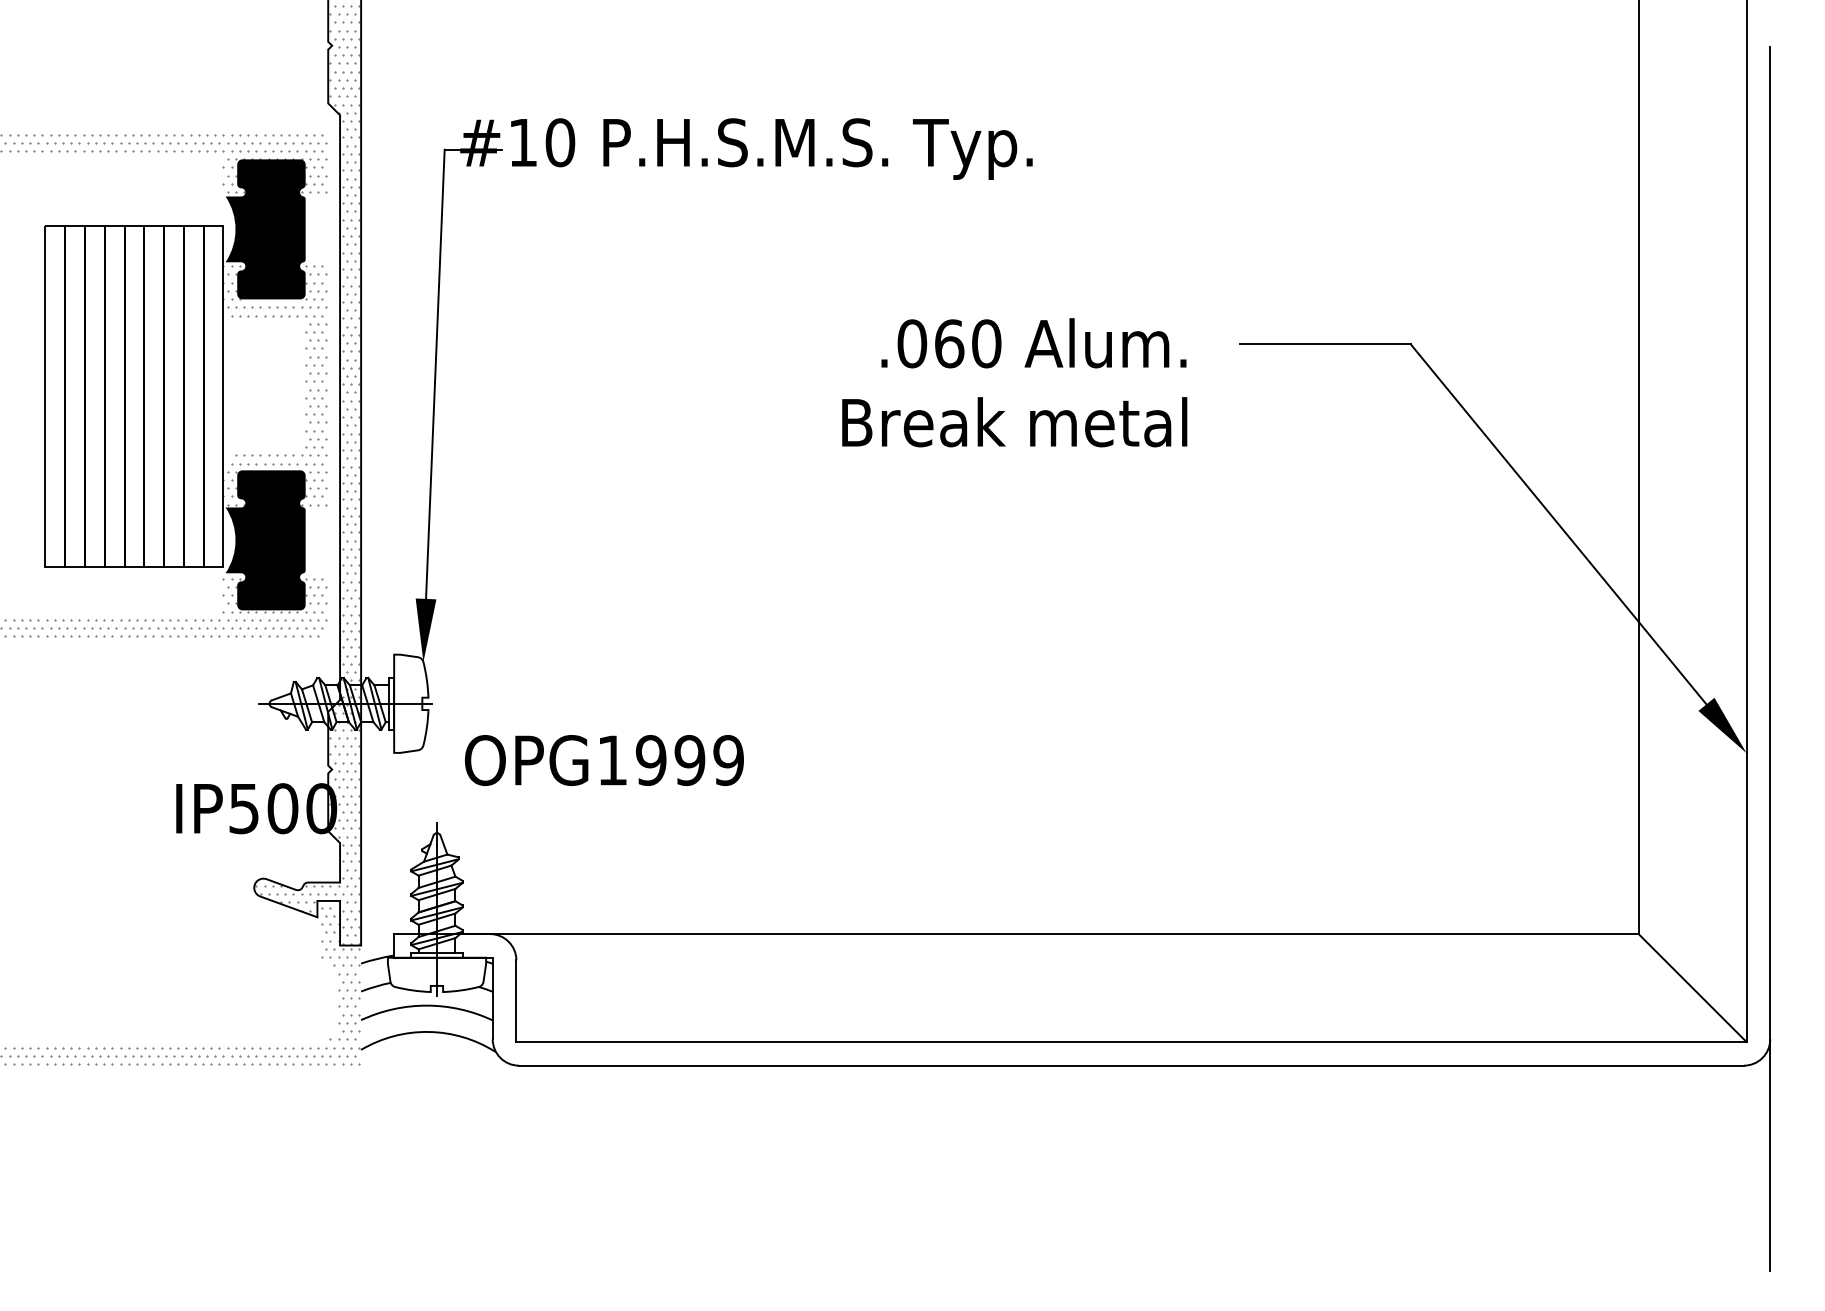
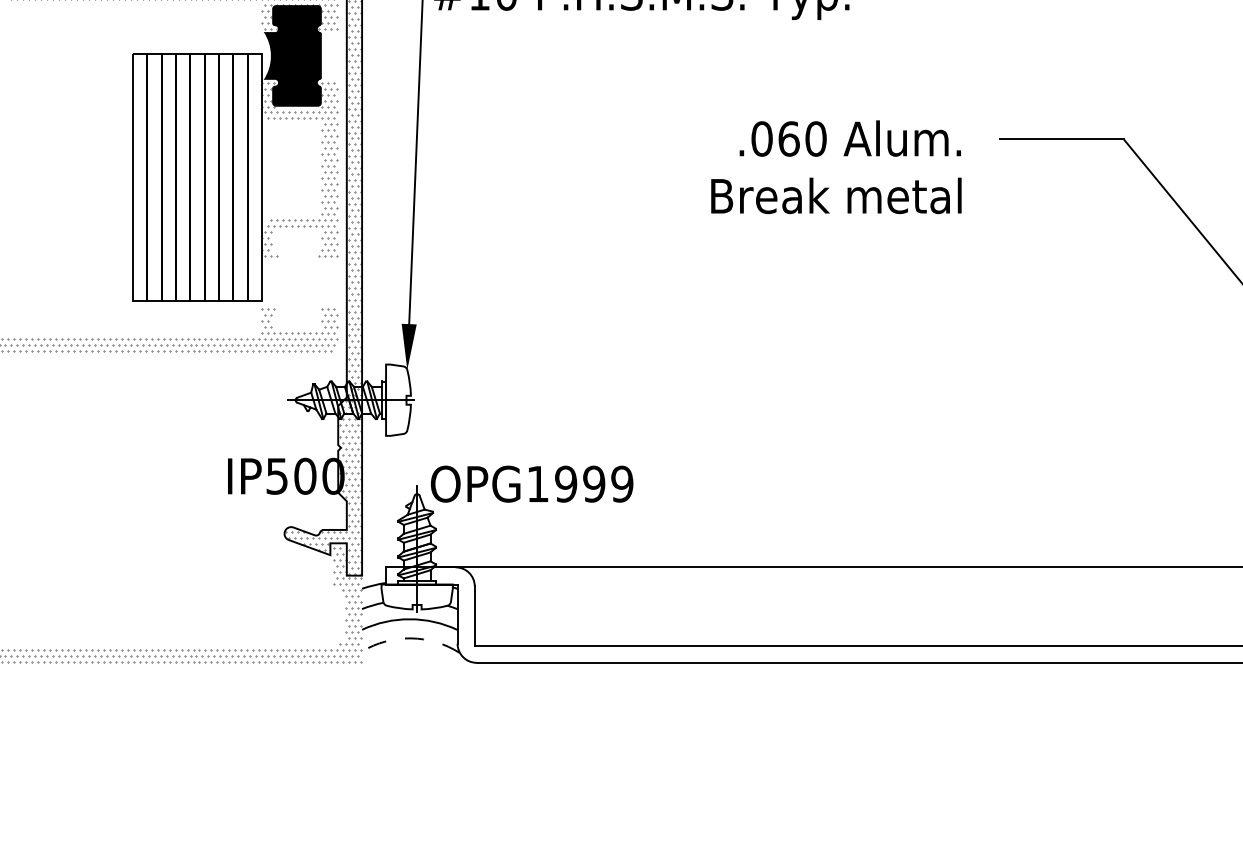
fill: (265, 540) -> (292, 281), removed
text: (604, 760) -> (532, 484), moved
arc: (428, 1031) -> (410, 638), solid -> dashed

